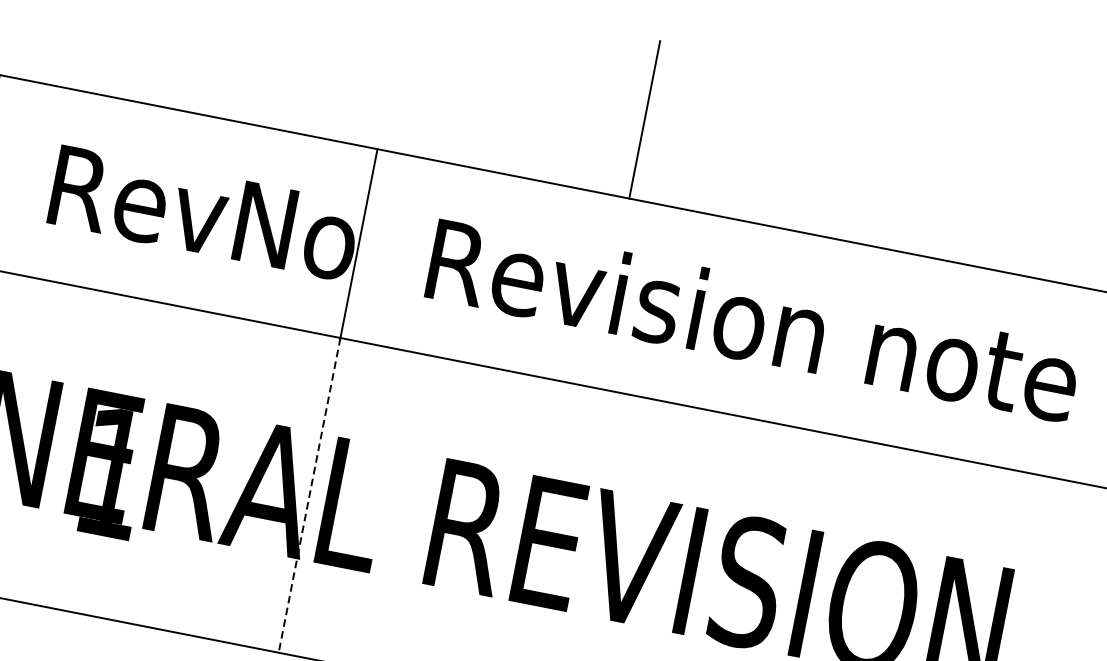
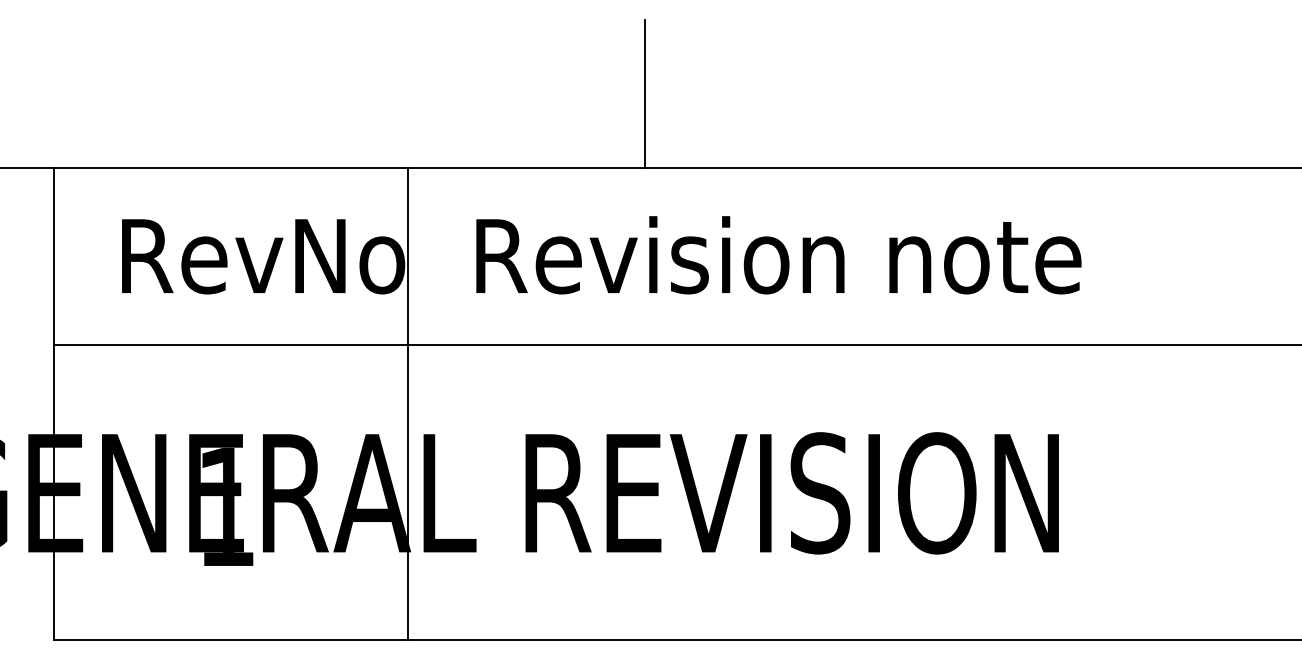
line: (309, 495) -> (408, 492), dashed -> solid

